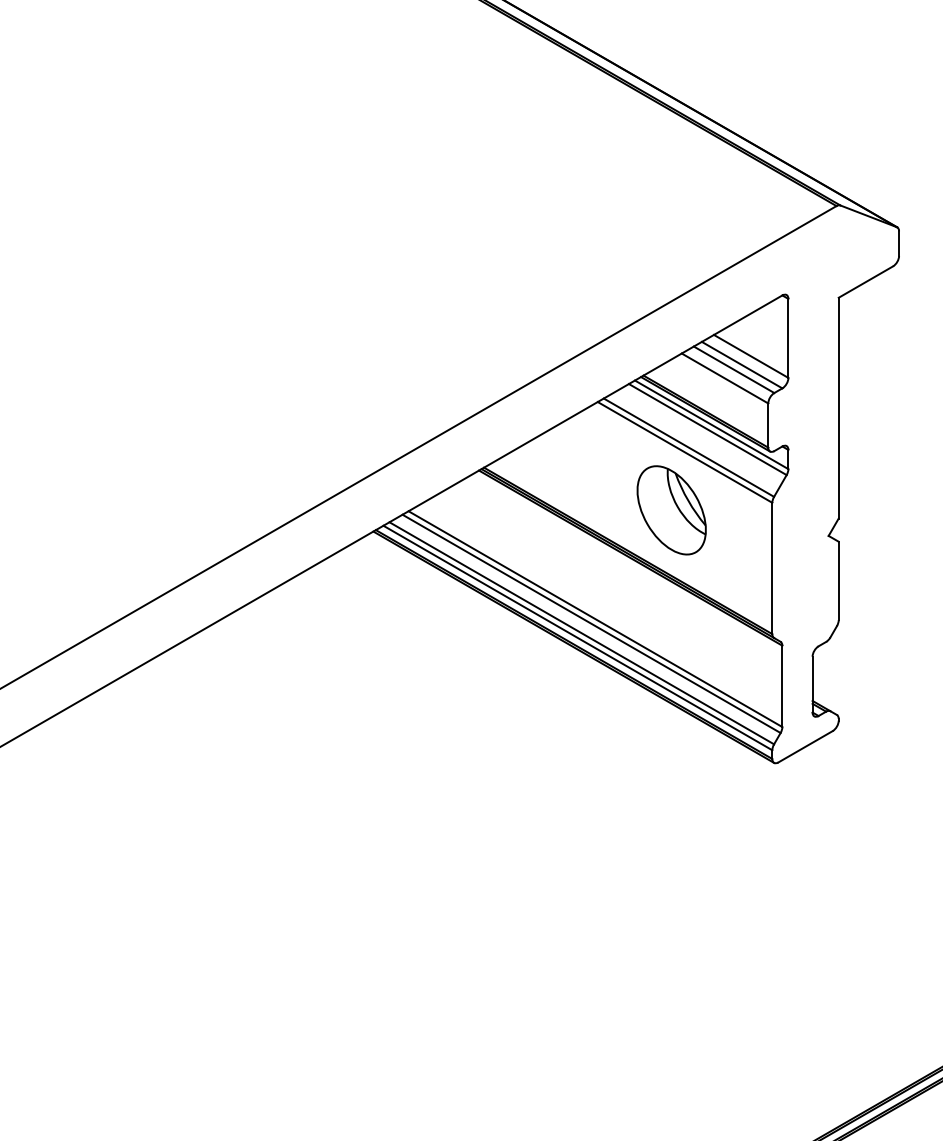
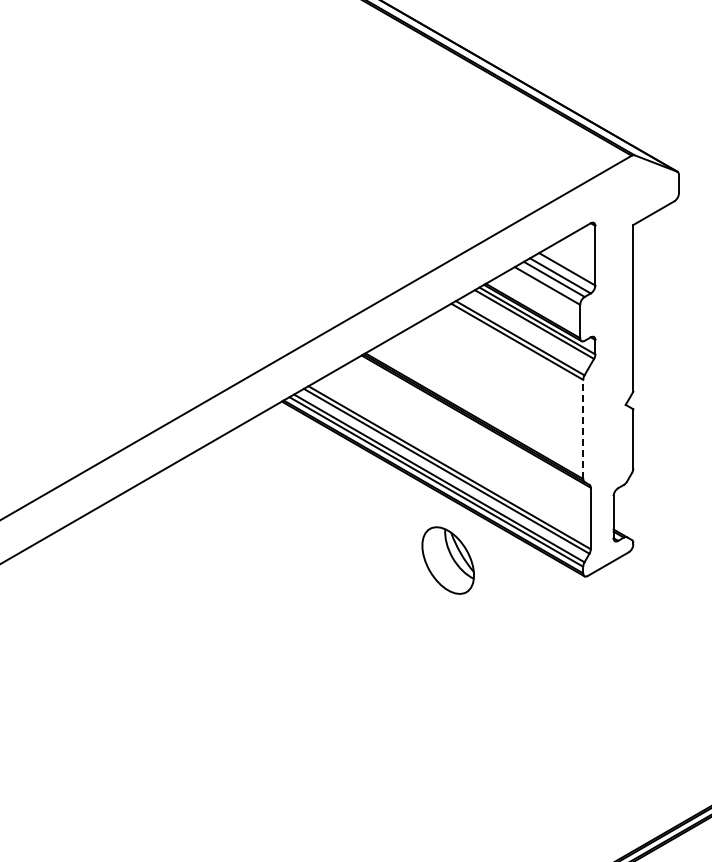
part: (670, 510) -> (447, 560), moved
line: (772, 568) -> (583, 429), solid -> dashed

